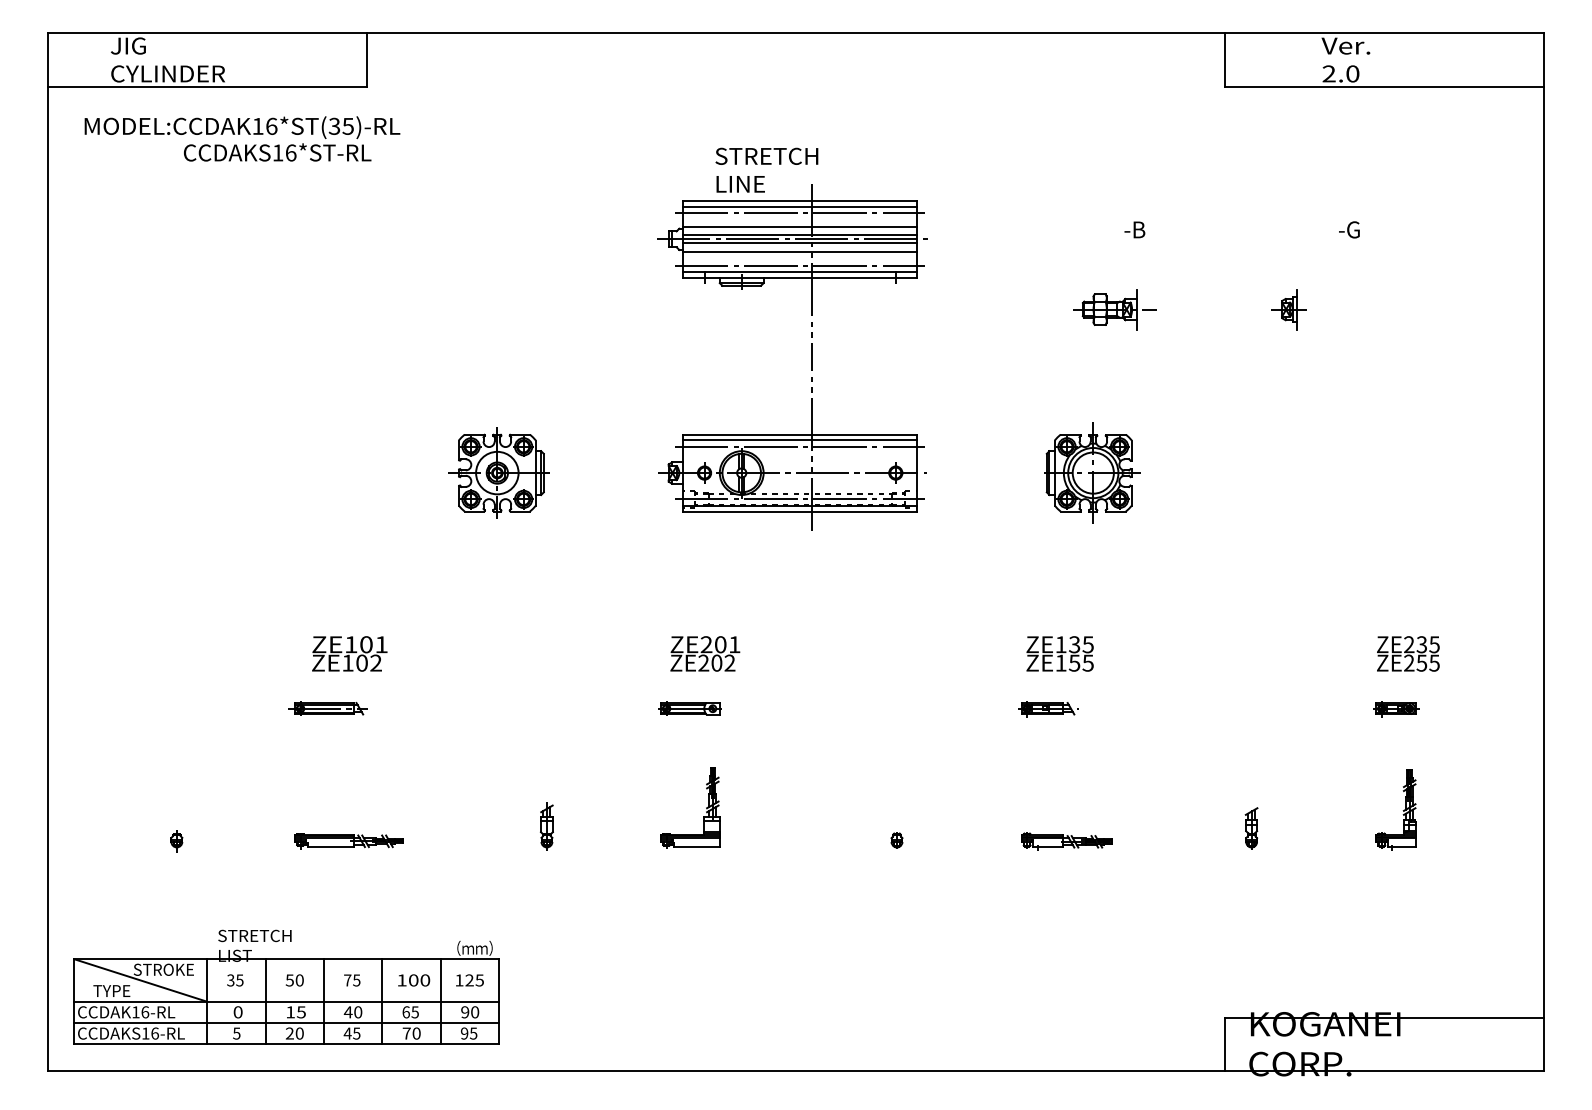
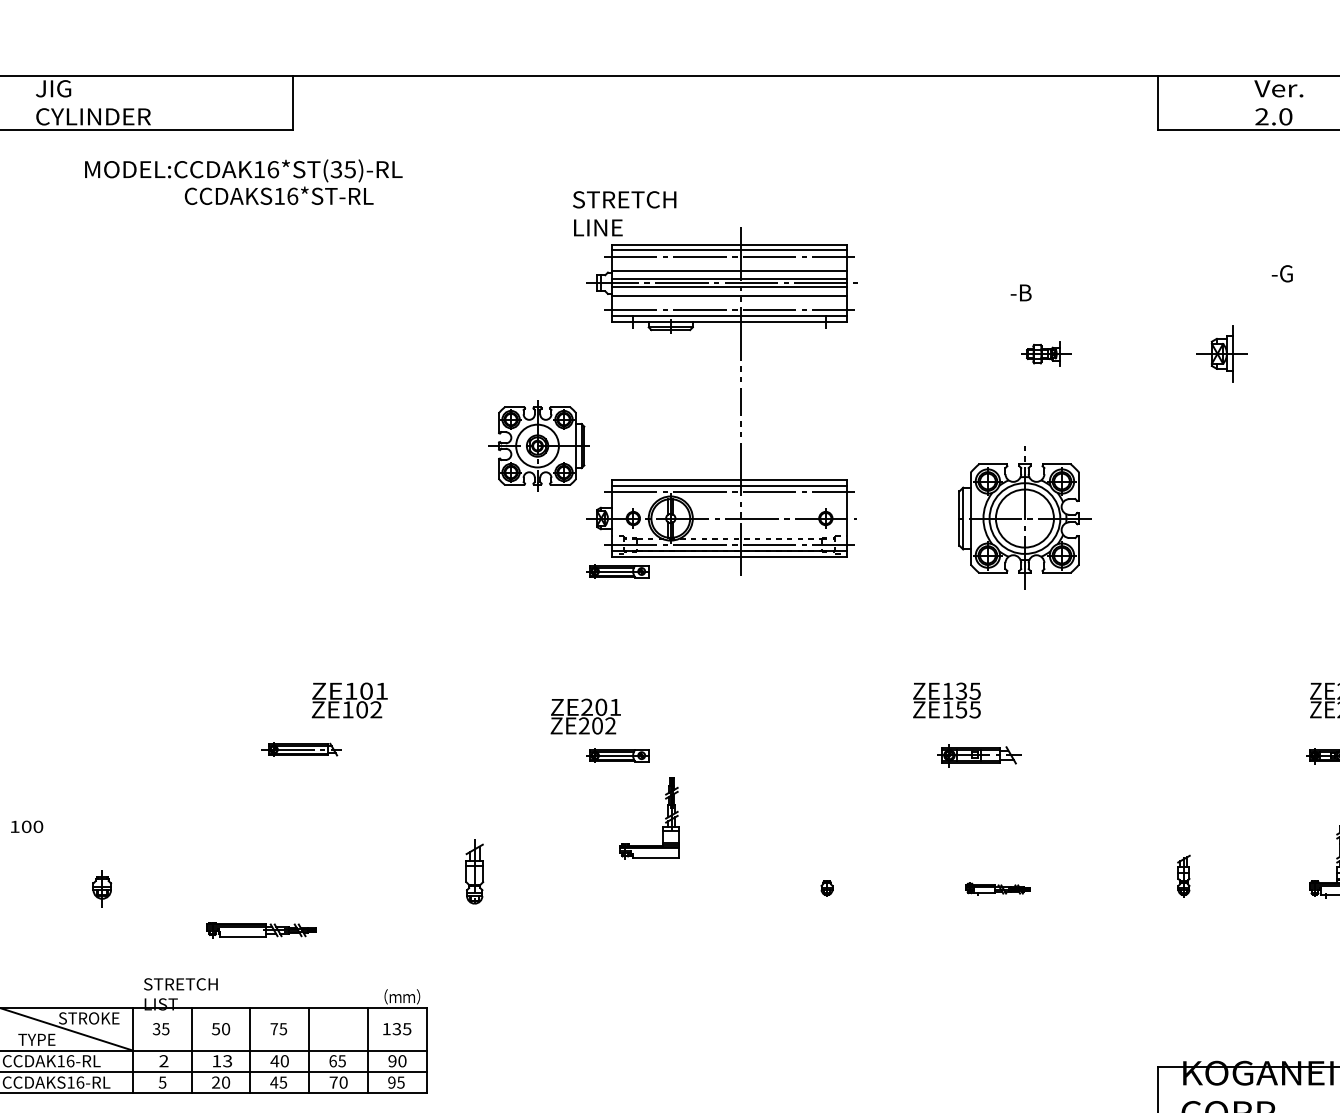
text: (242, 138) -> (243, 181), moved
text: (766, 169) -> (624, 212), moved
text: (1134, 229) -> (1020, 292), moved
part: (1114, 309) -> (1045, 353), size x0.6
part: (1288, 309) -> (1221, 353), size x1.4
part: (498, 472) -> (538, 445), moved
part: (1092, 472) -> (1023, 517), size x1.4
part: (689, 525) -> (618, 571), added
text: (349, 653) -> (349, 700), moved
text: (705, 653) -> (586, 716), moved
text: (1059, 653) -> (946, 700), moved
part: (327, 708) -> (301, 749), moved
part: (1048, 709) -> (979, 756), size x1.4
part: (703, 816) -> (662, 826), moved
part: (546, 826) -> (474, 874), size x1.4
part: (176, 841) -> (101, 889), size x1.6
part: (348, 841) -> (260, 930), moved
part: (1066, 841) -> (997, 889), size x0.7
text: (414, 980) -> (27, 826), moved
text: (469, 980) -> (396, 1029), 125 -> 135
text: (301, 1011) -> (227, 1060), 15 -> 13
text: (237, 1012) -> (163, 1061), 0 -> 2

